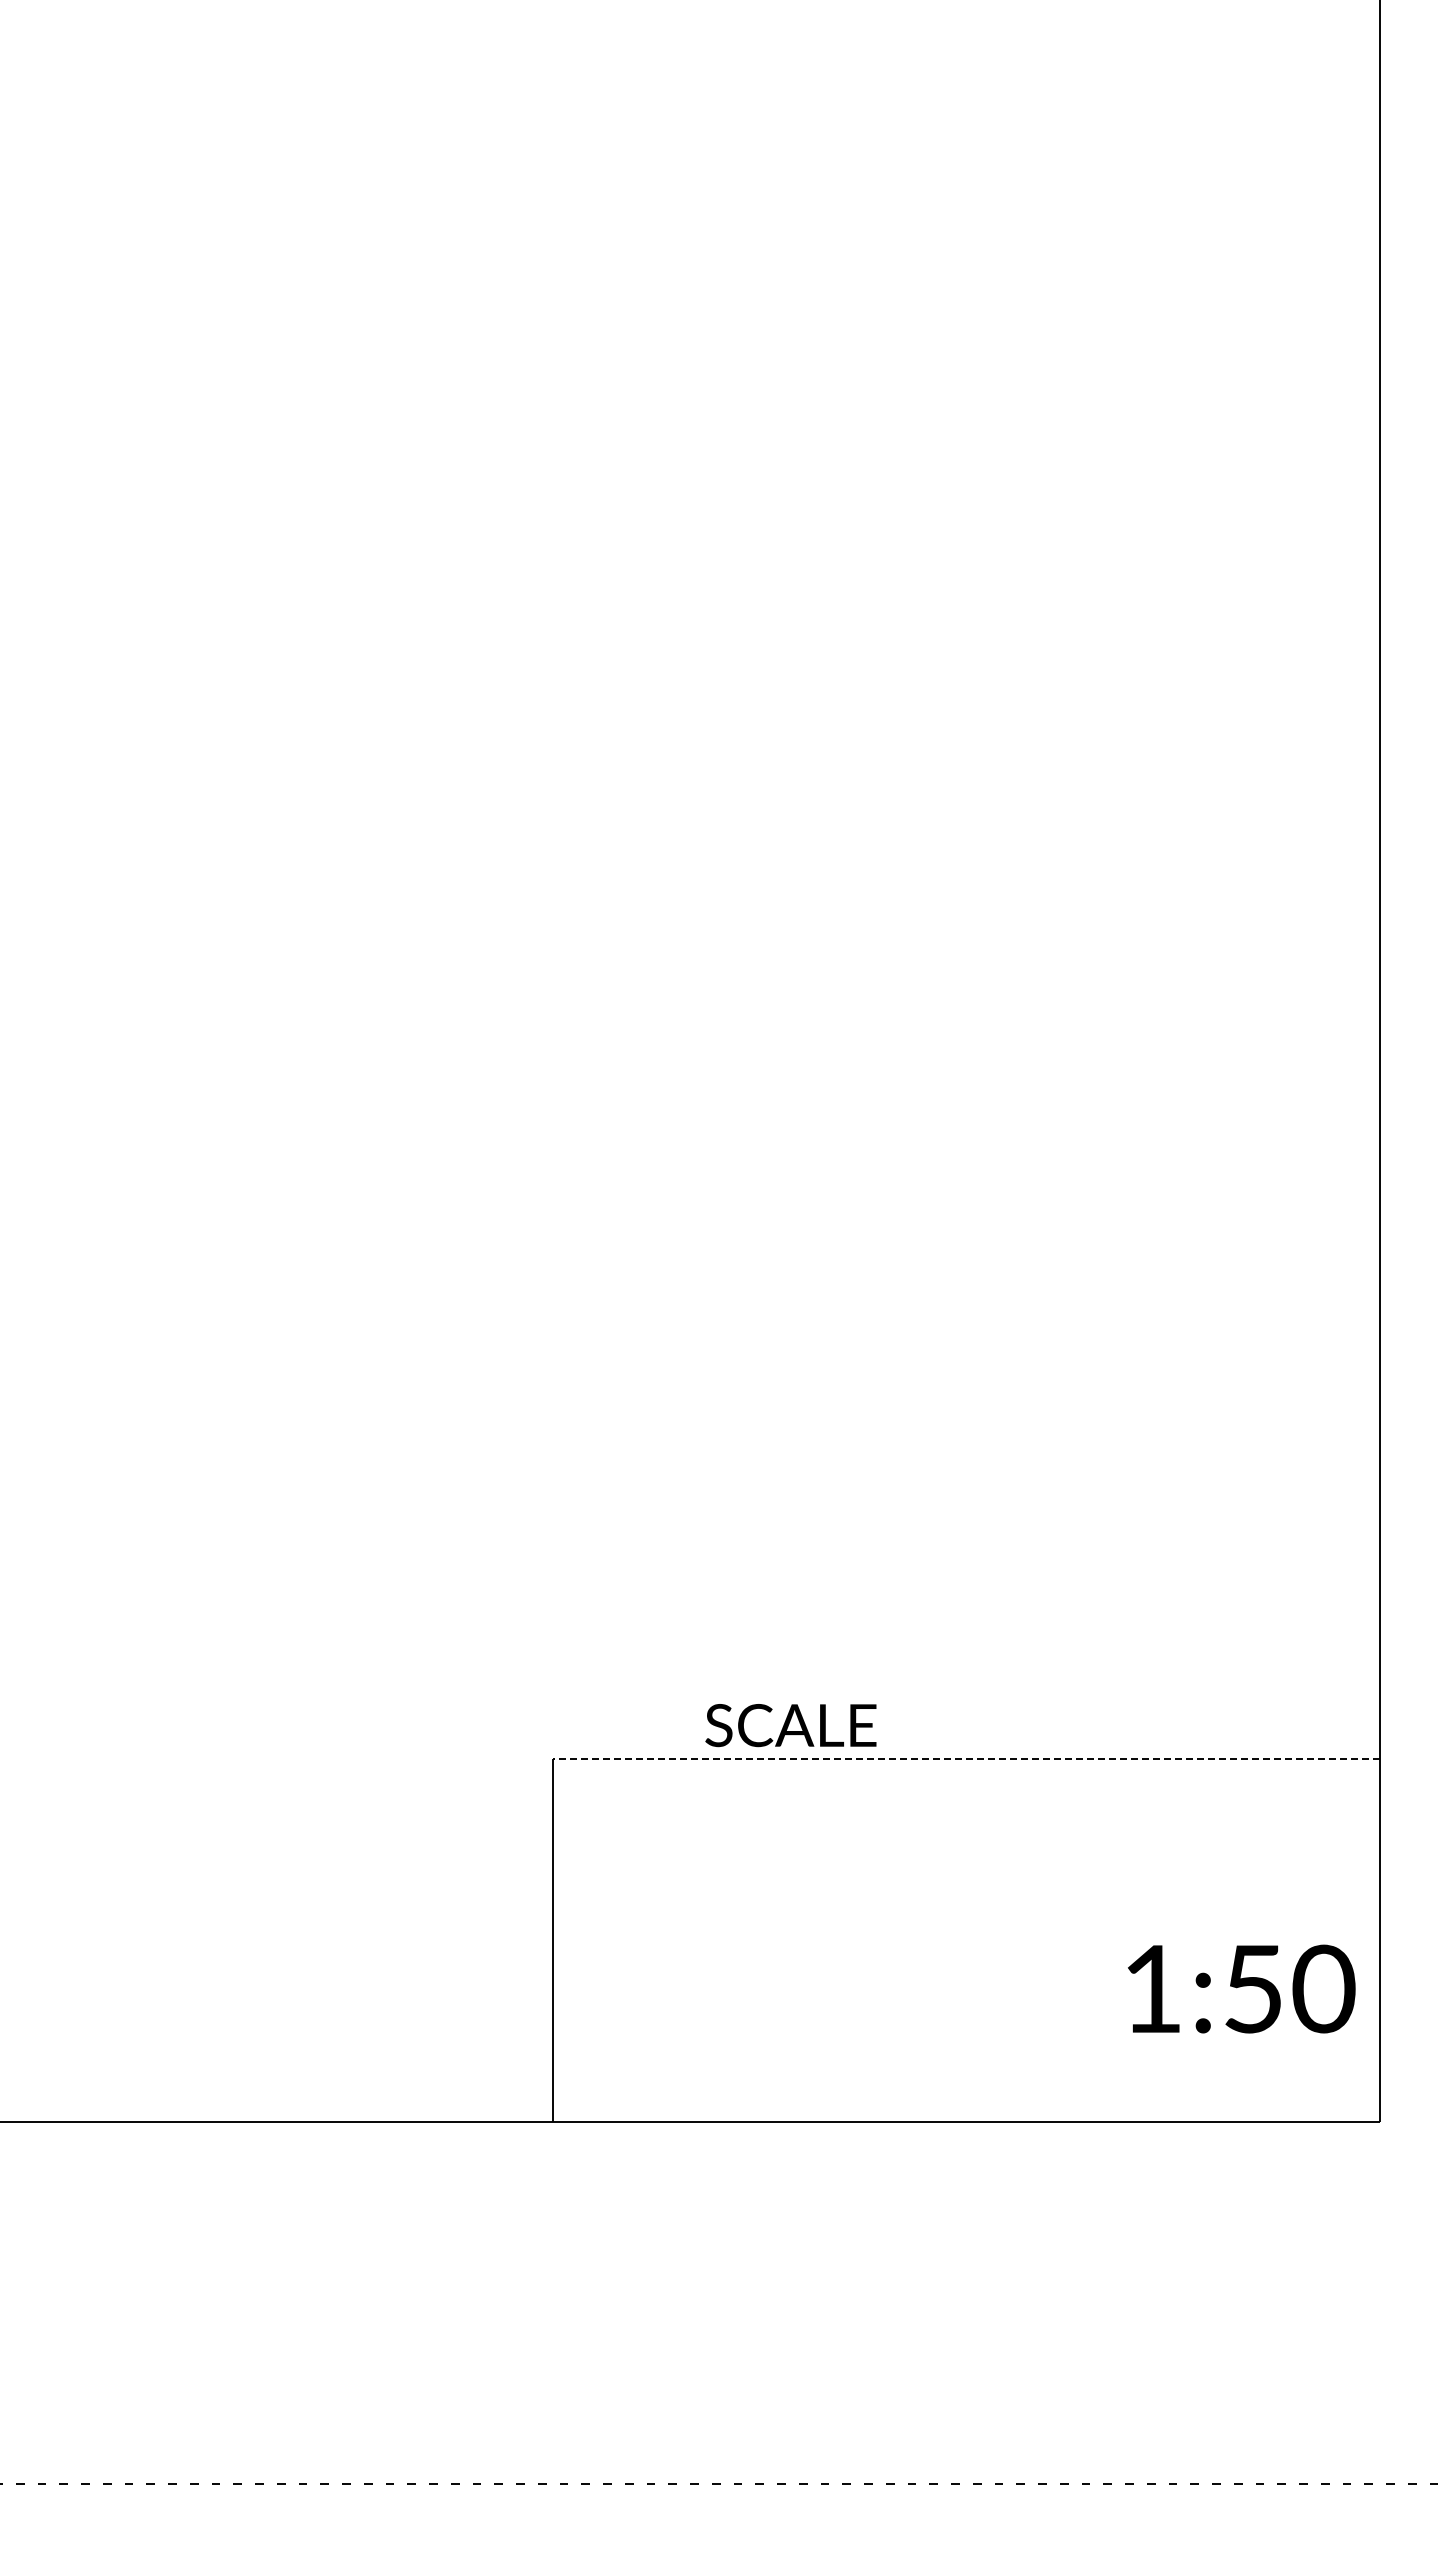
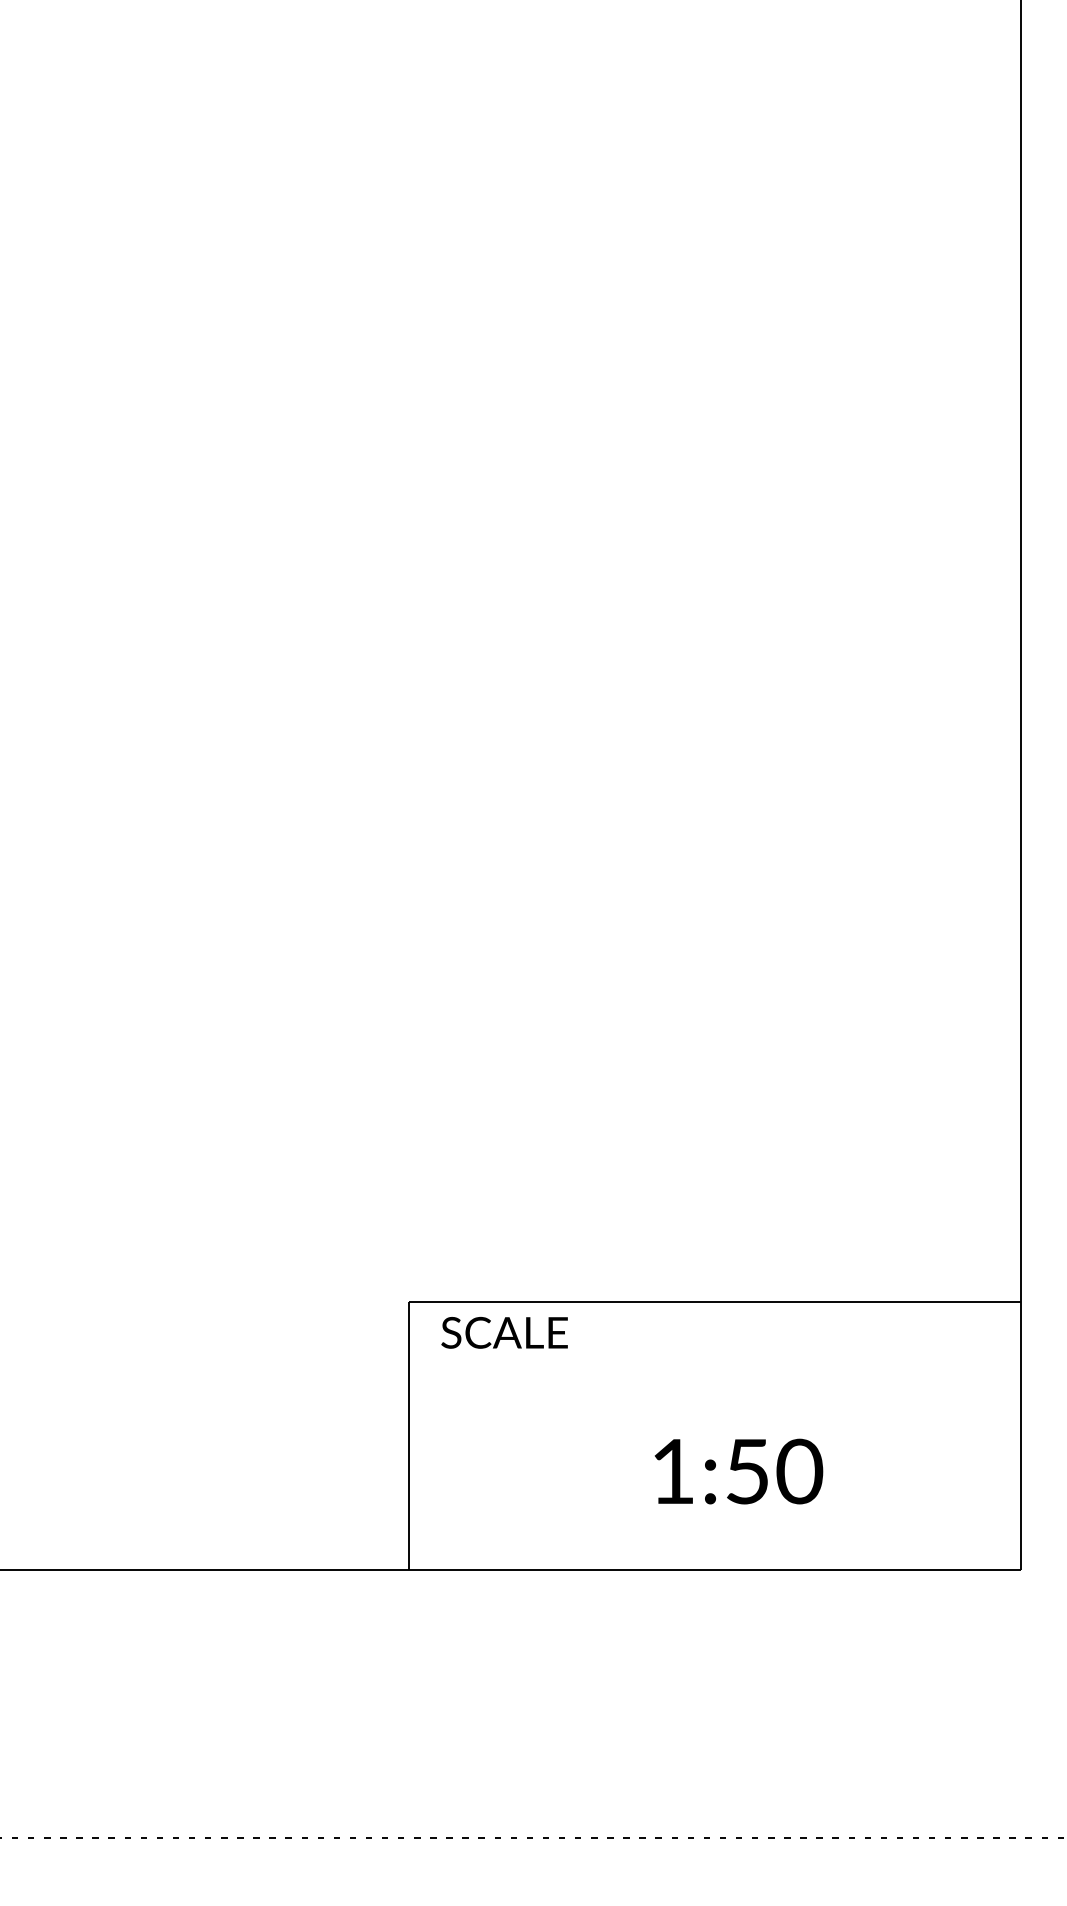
text: (790, 1725) -> (504, 1332), moved
line: (966, 1759) -> (715, 1301), dashed -> solid
text: (1241, 1988) -> (738, 1471), moved

